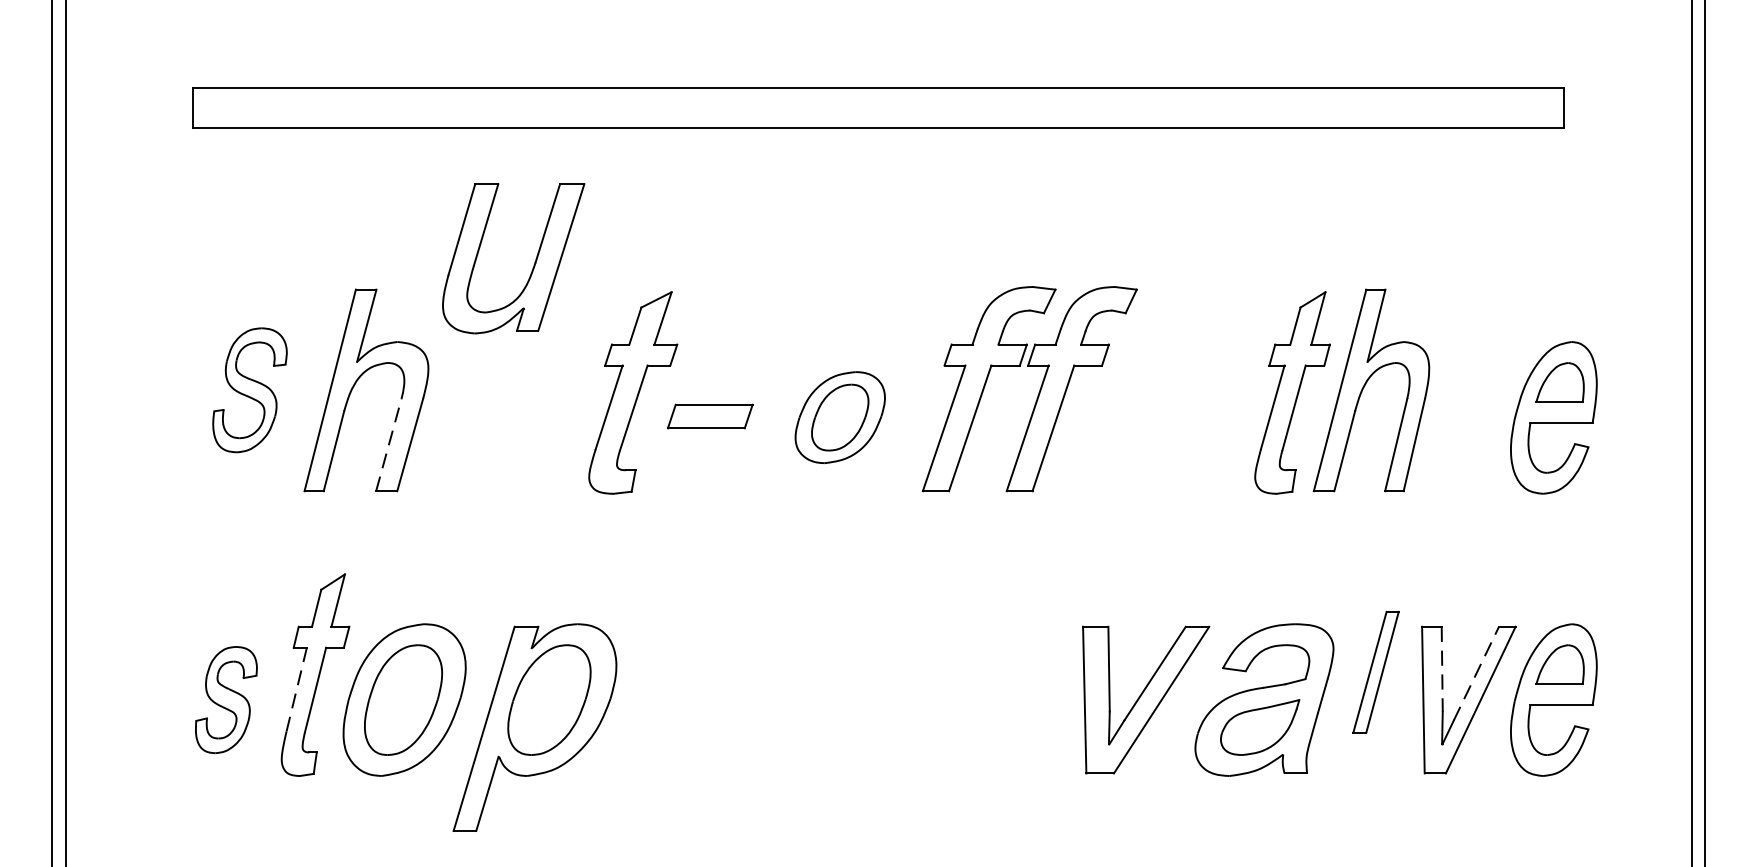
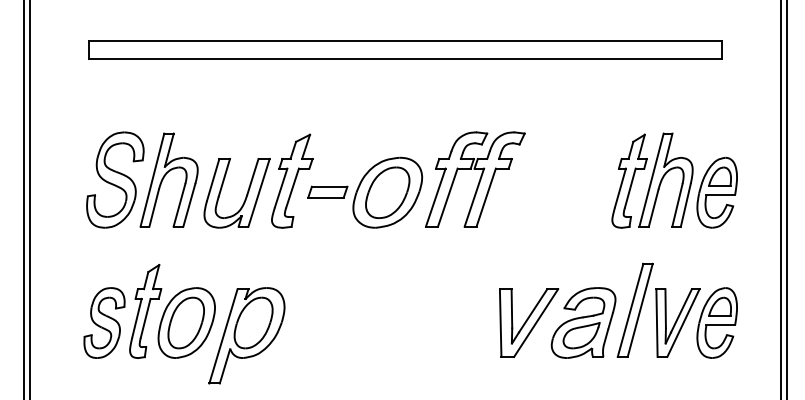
part: (531, 265) -> (245, 196), moved
part: (250, 389) -> (115, 179), size x1.67
part: (1342, 391) -> (652, 180), moved
part: (839, 417) -> (387, 192), size x1.67
line: (388, 443) -> (179, 204), dashed -> solid
line: (1441, 668) -> (665, 308), dashed -> solid
part: (1374, 670) -> (634, 309), size x1.67
line: (1476, 672) -> (681, 310), dashed -> solid
line: (295, 690) -> (136, 318), dashed -> solid
part: (226, 698) -> (104, 322), size x1.43

